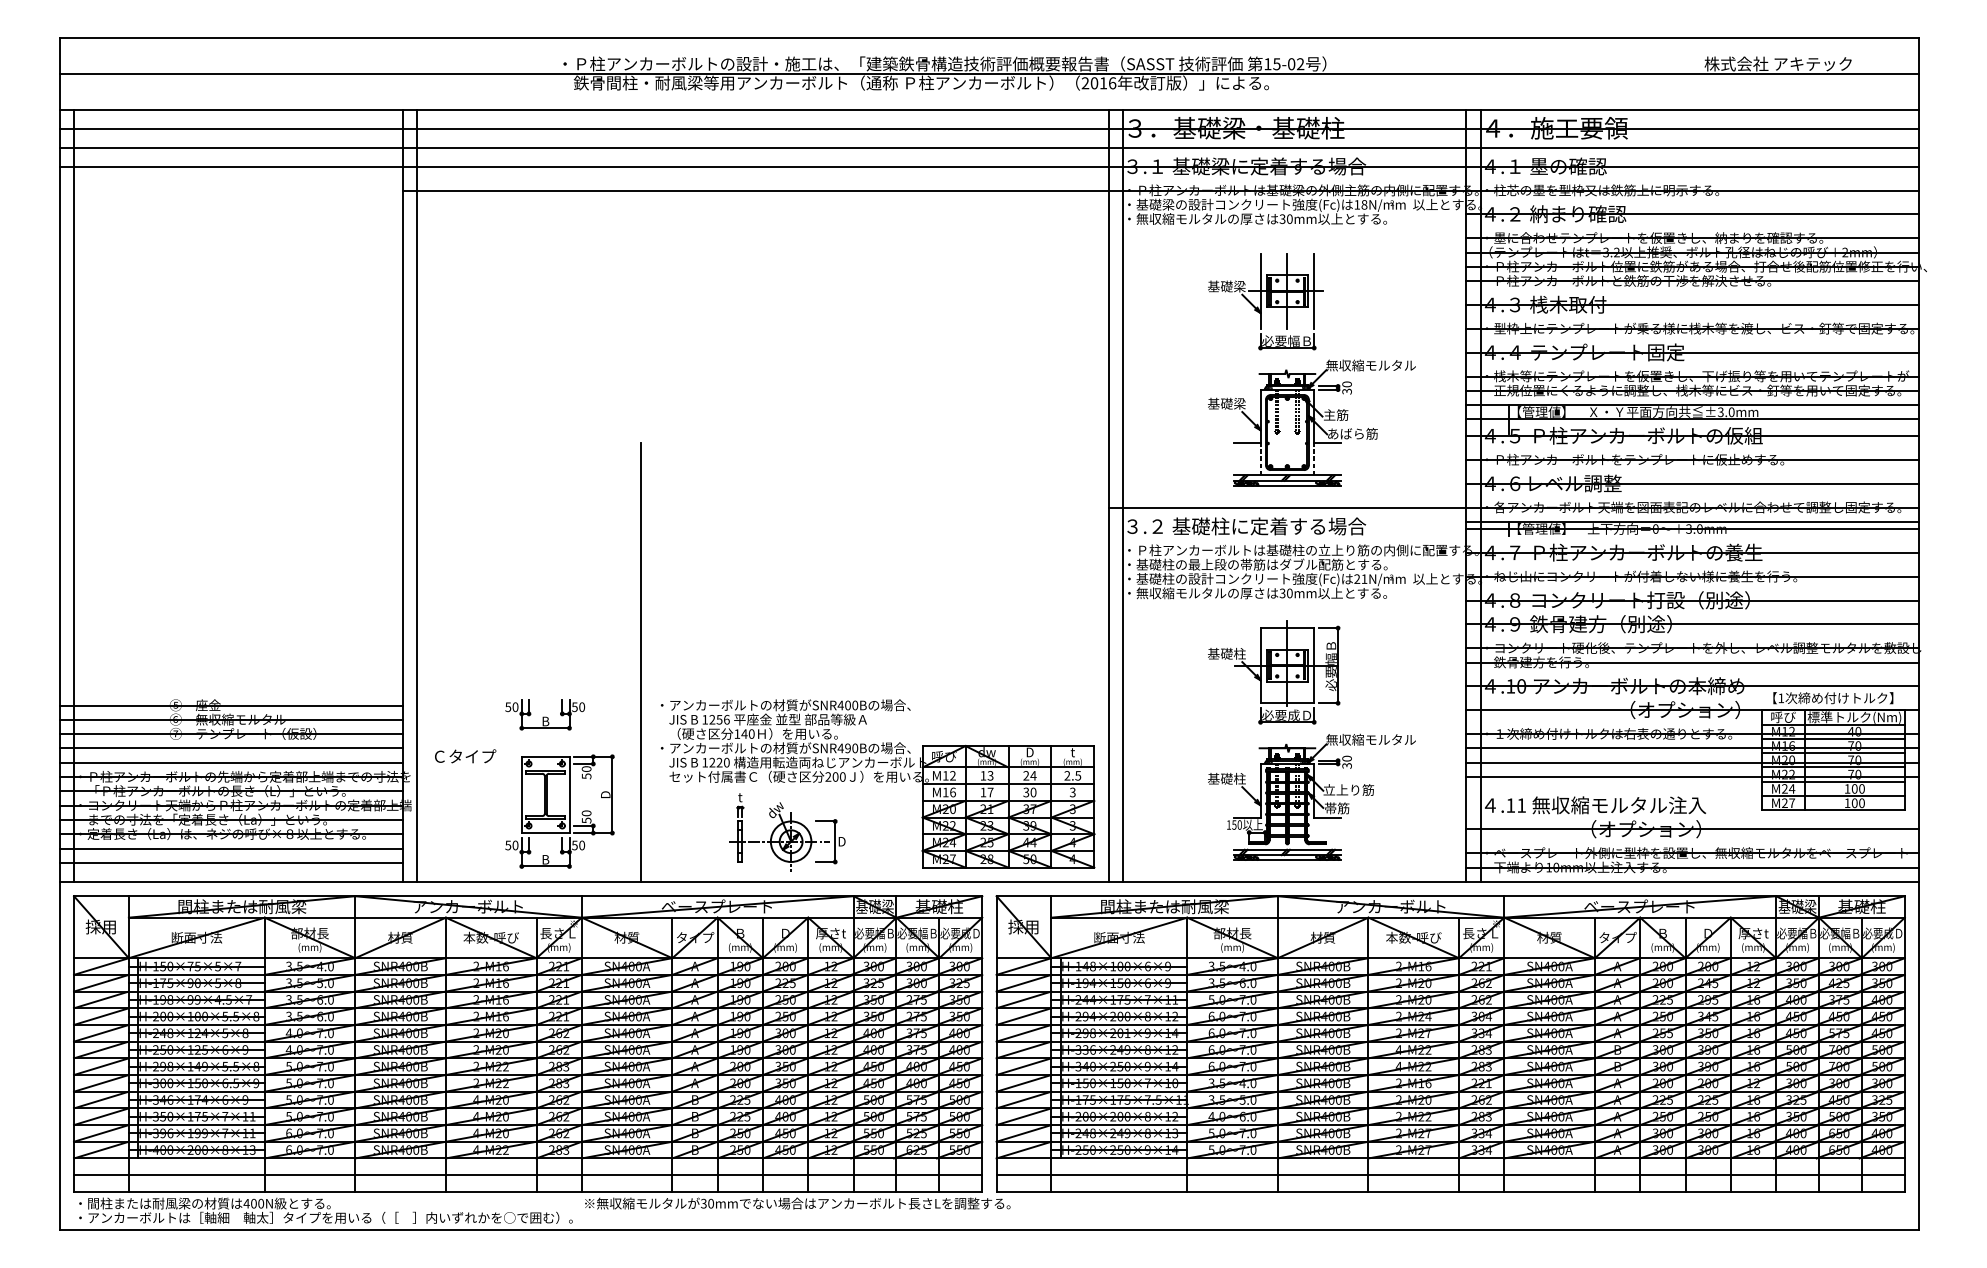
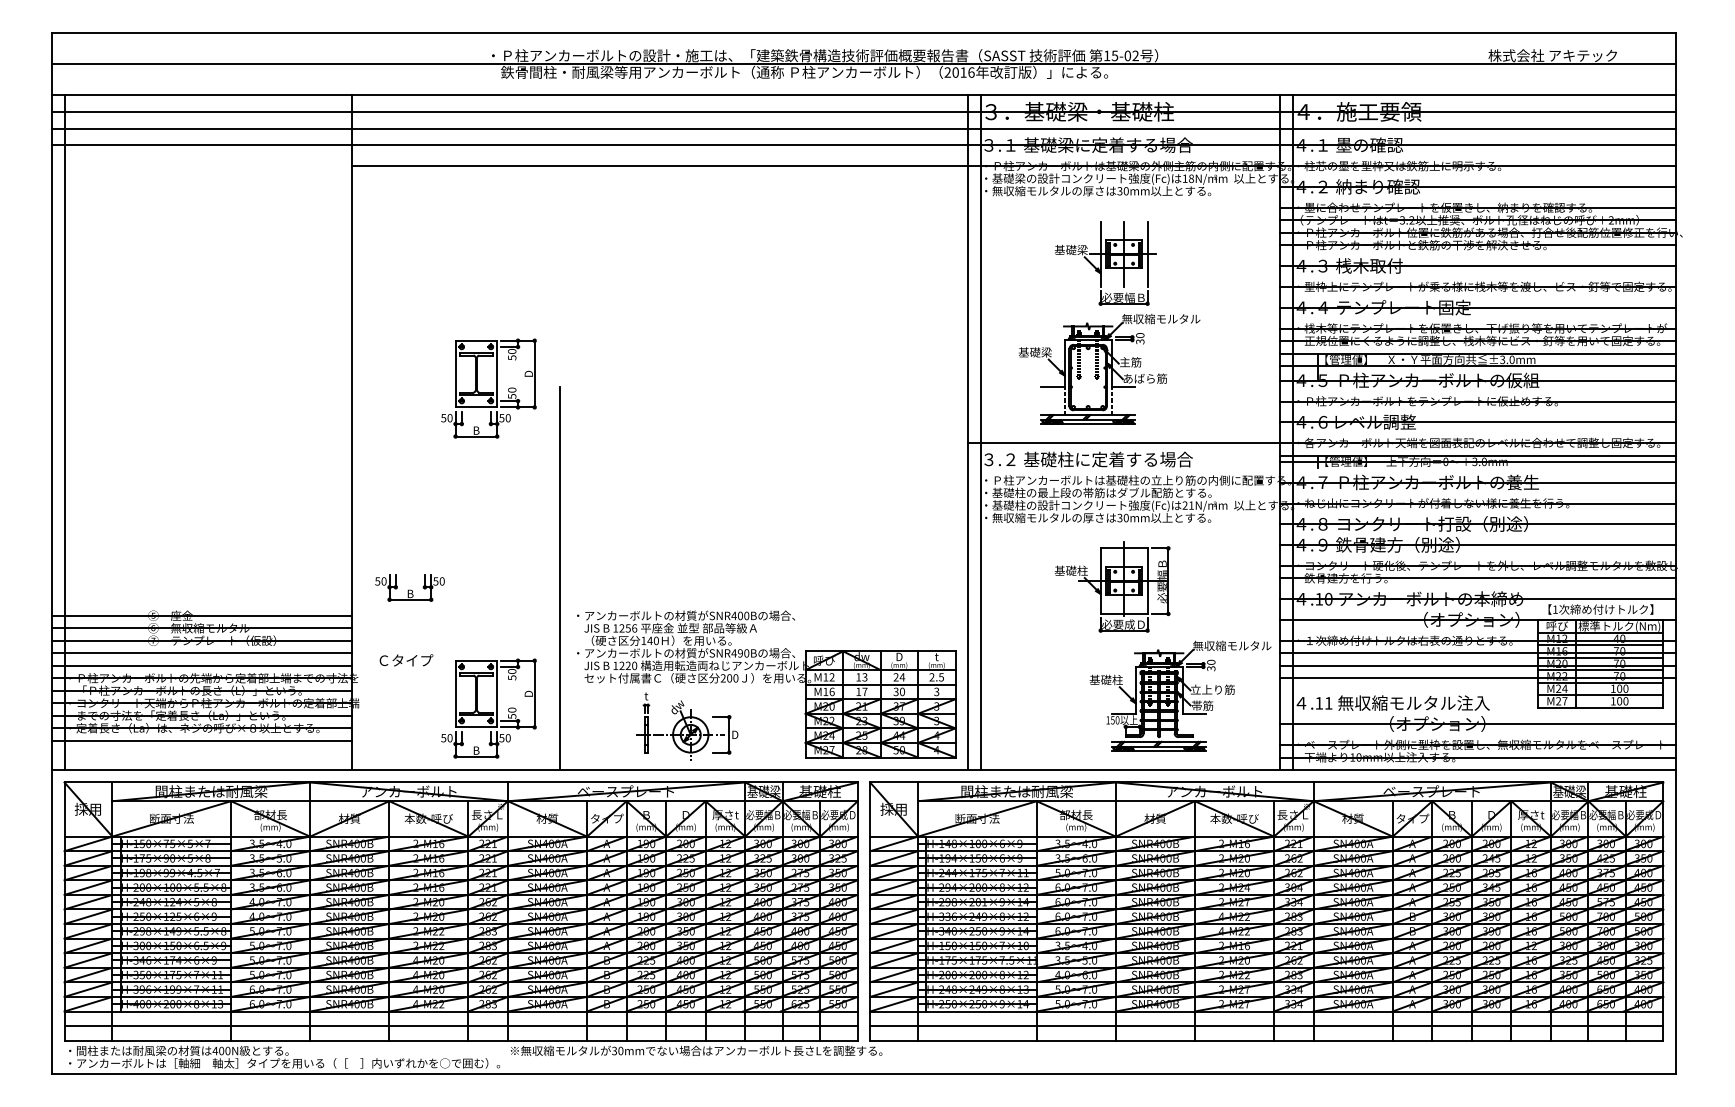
part: (1311, 423) -> (1109, 369), moved
part: (559, 445) -> (488, 388), added
line: (417, 495) -> (364, 432), removed
part: (544, 714) -> (409, 587), moved
part: (1311, 796) -> (1180, 695), moved
line: (230, 863) -> (201, 753), removed

